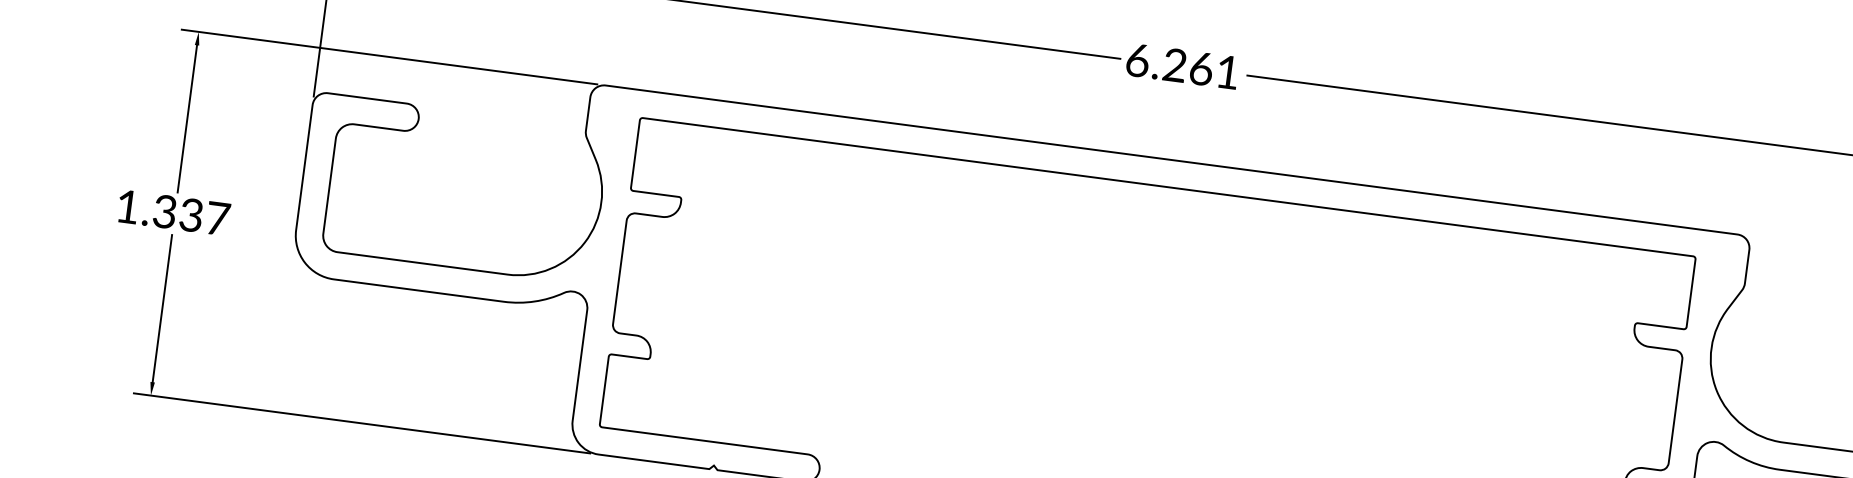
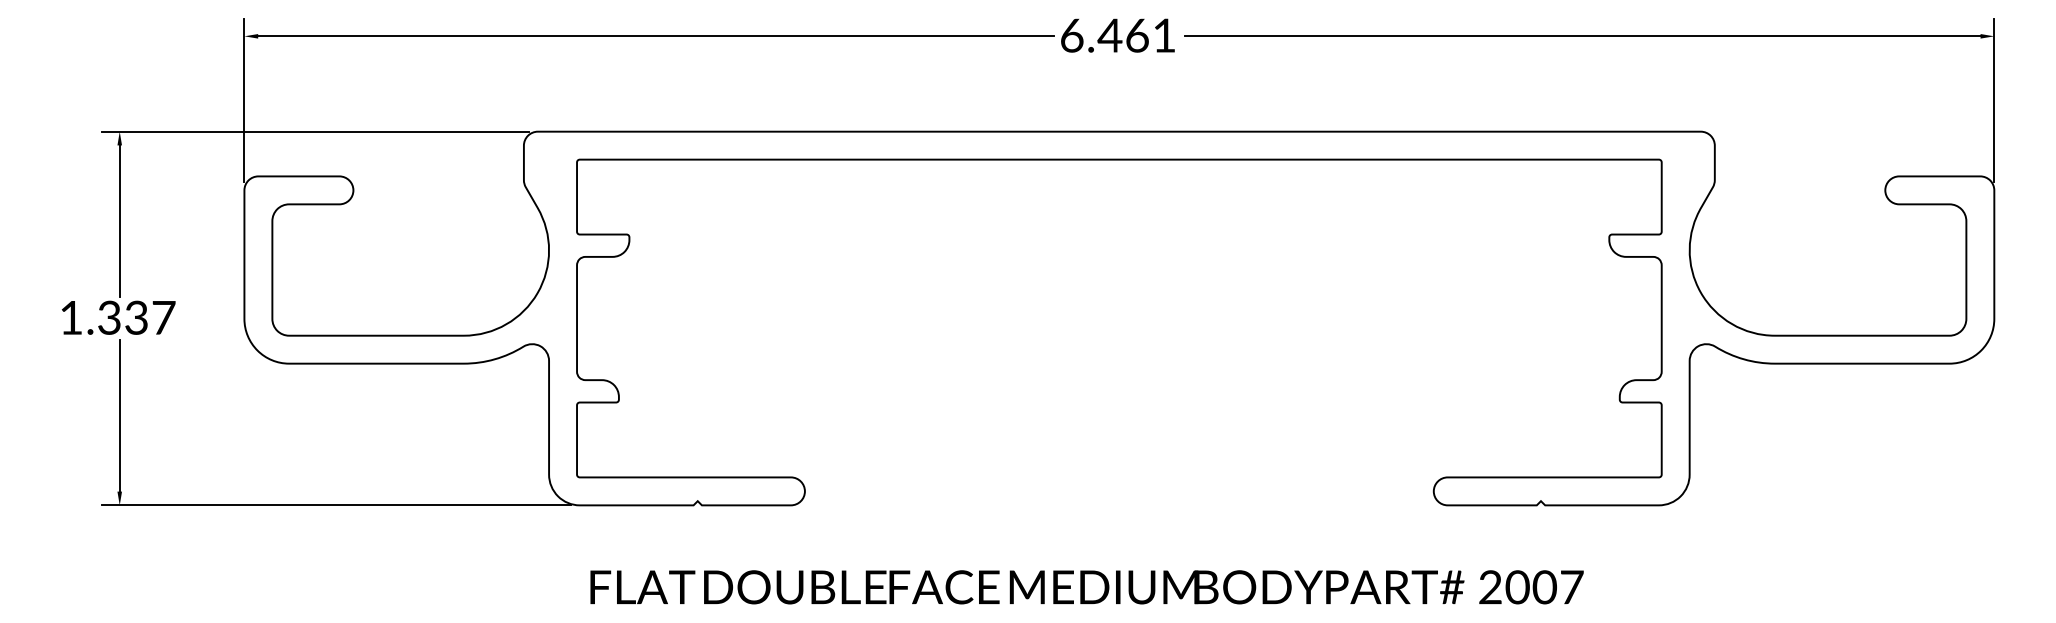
text: (1174, 65) -> (1109, 35), 6.261 -> 6.461

